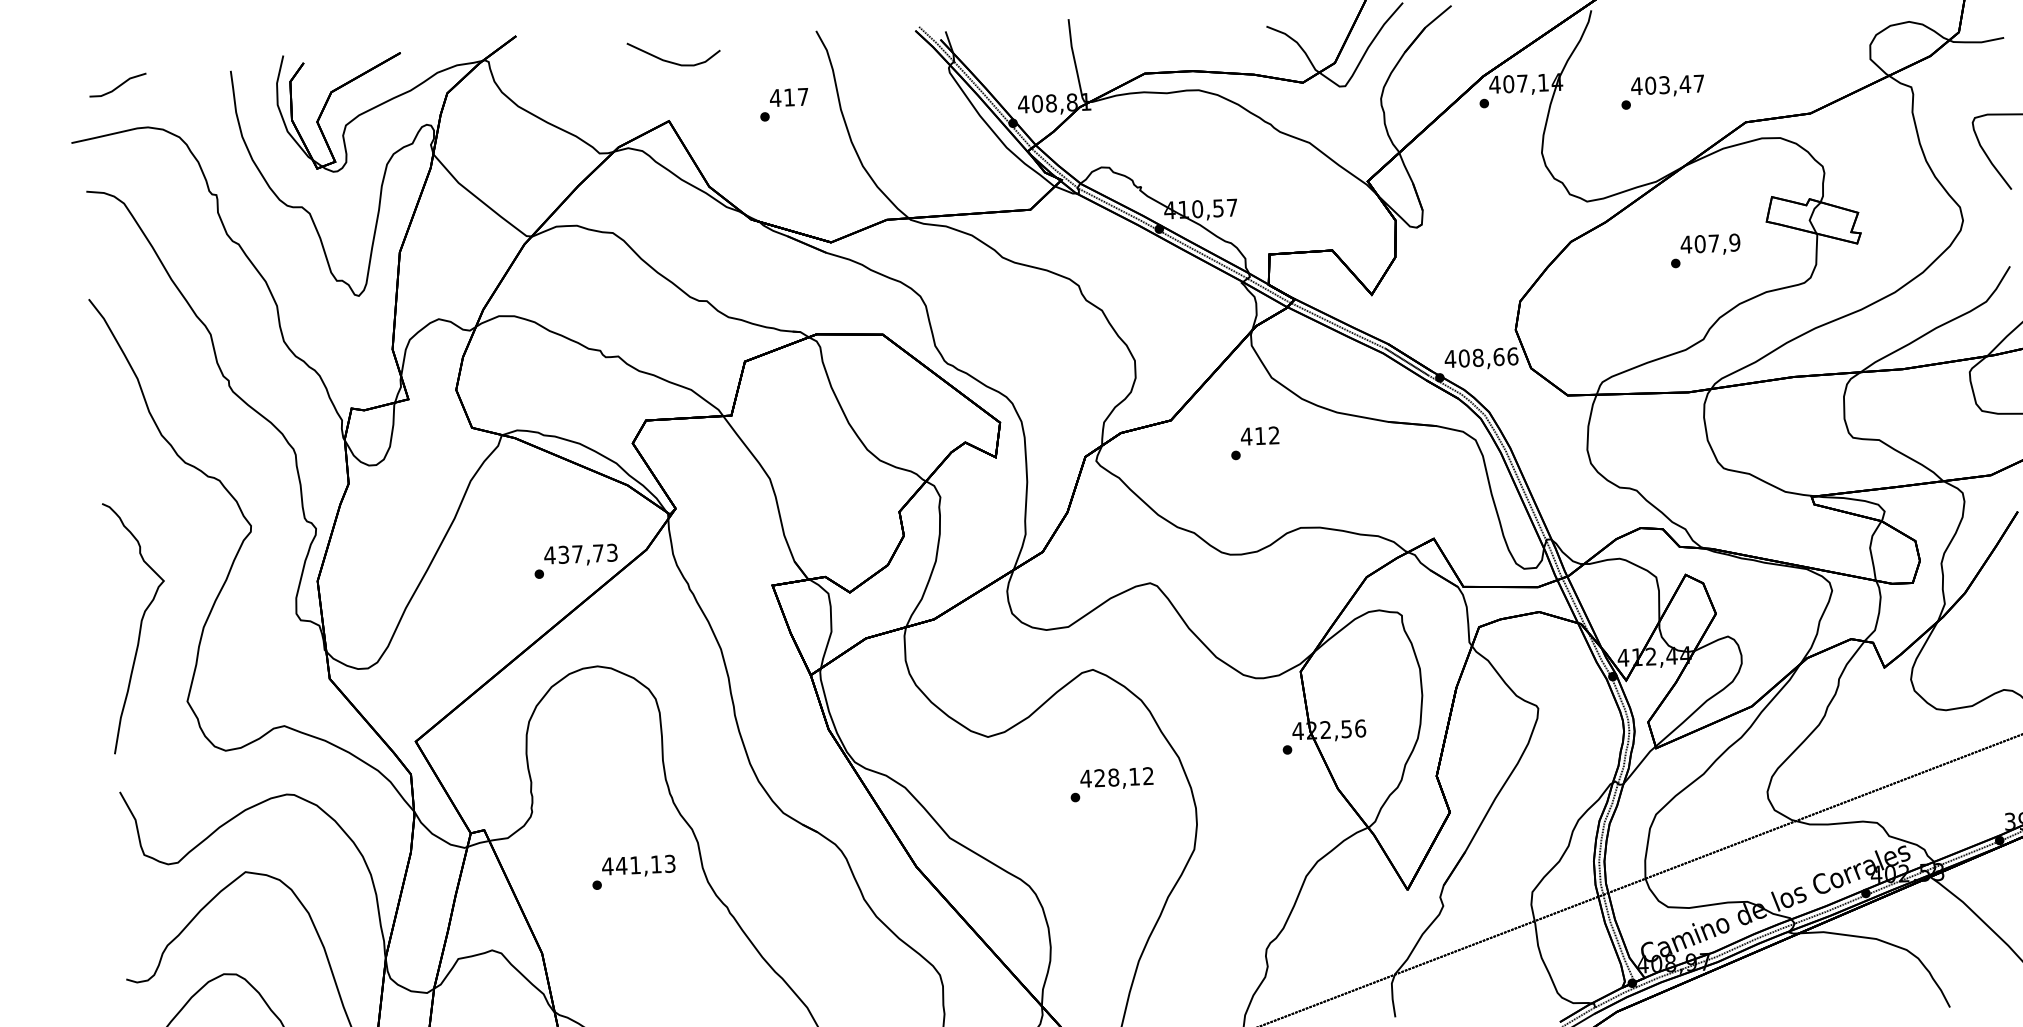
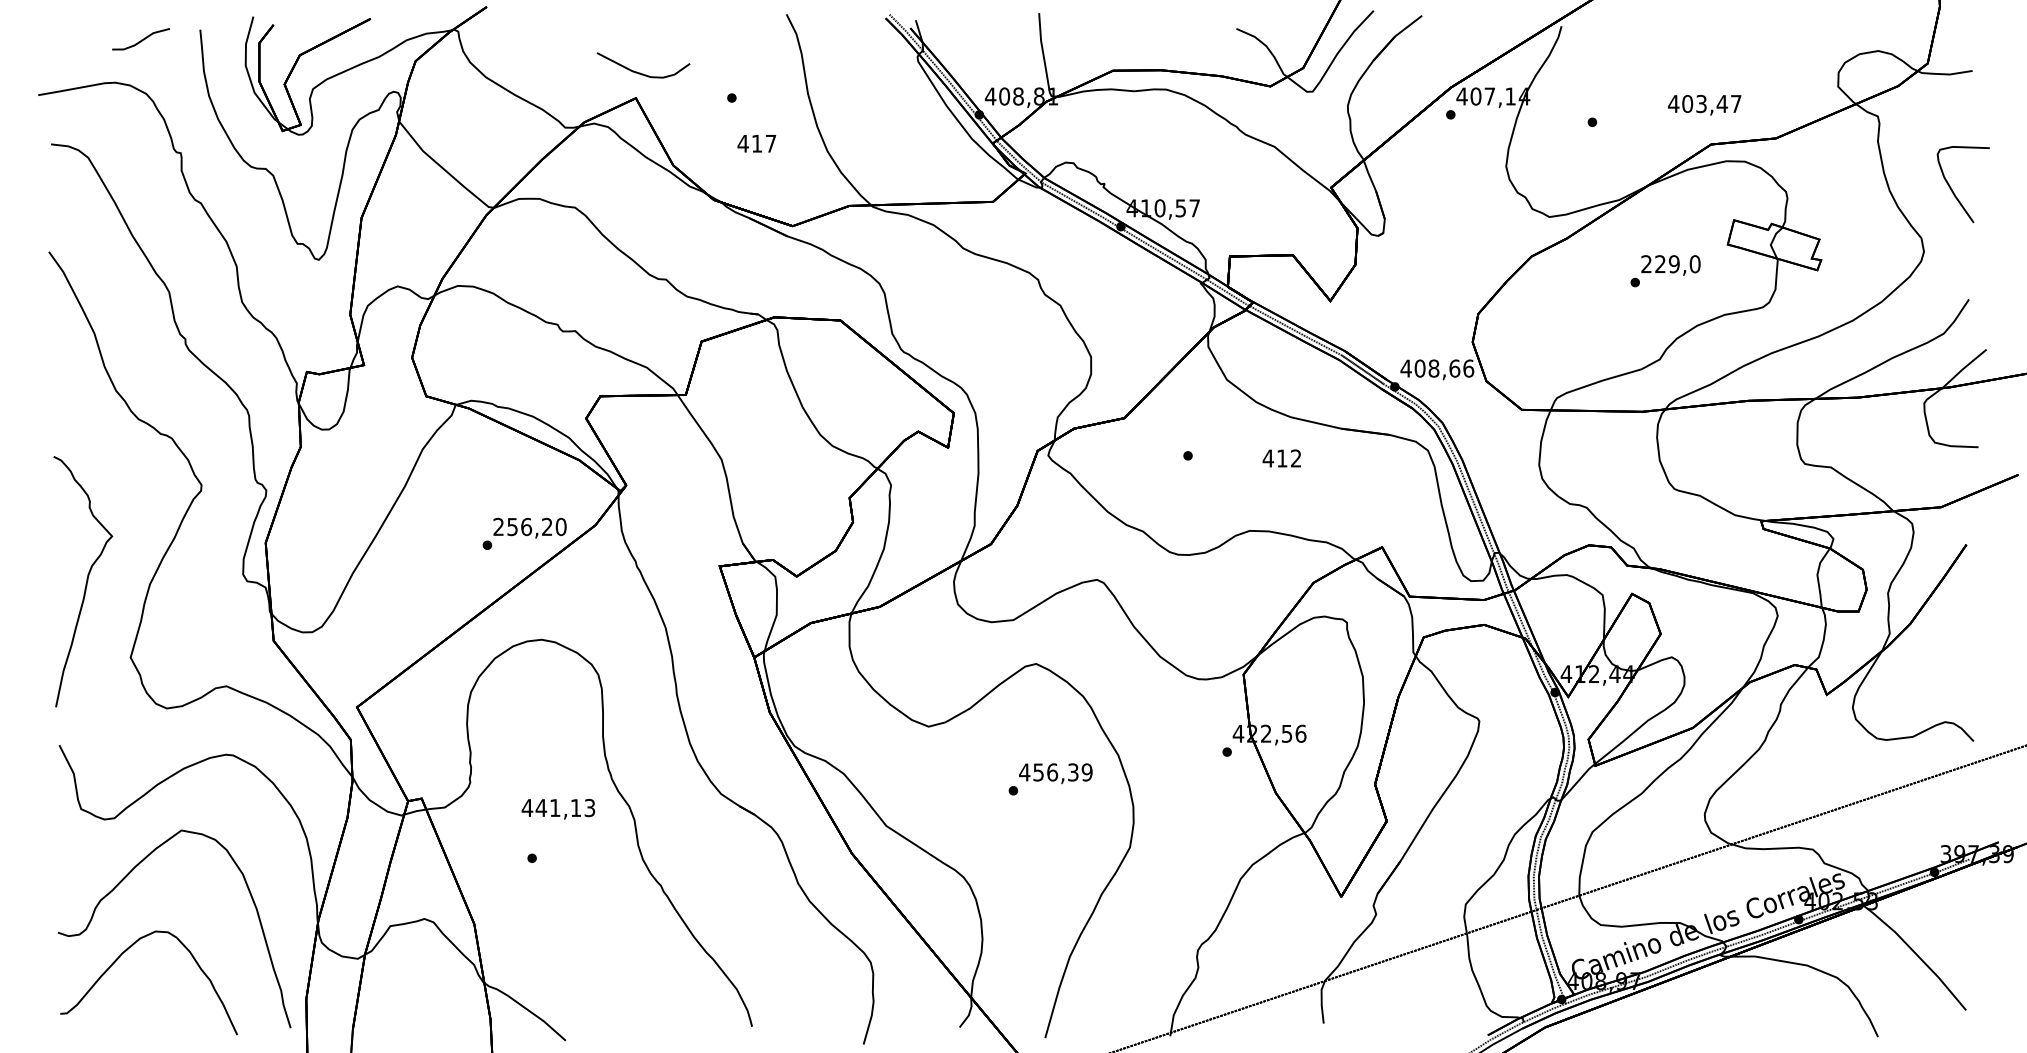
part: (671, 61) -> (640, 72), moved
line: (118, 85) -> (141, 39), moved
text: (1667, 85) -> (1704, 104), moved
text: (788, 97) -> (756, 143), moved
text: (1710, 243) -> (1670, 264), 407,9 -> 229,0
text: (1259, 436) -> (1281, 458), moved
text: (580, 553) -> (529, 526), 437,73 -> 256,20
text: (1123, 777) -> (1062, 772), 428,12 -> 456,39
text: (638, 866) -> (558, 809), moved

